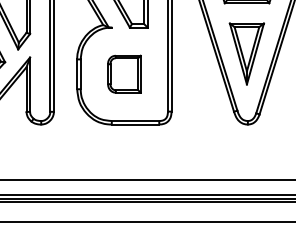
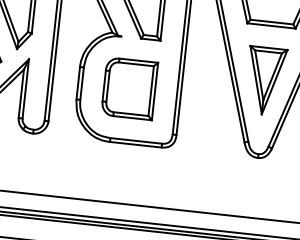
part: (124, 73) -> (129, 87), size x1.43

